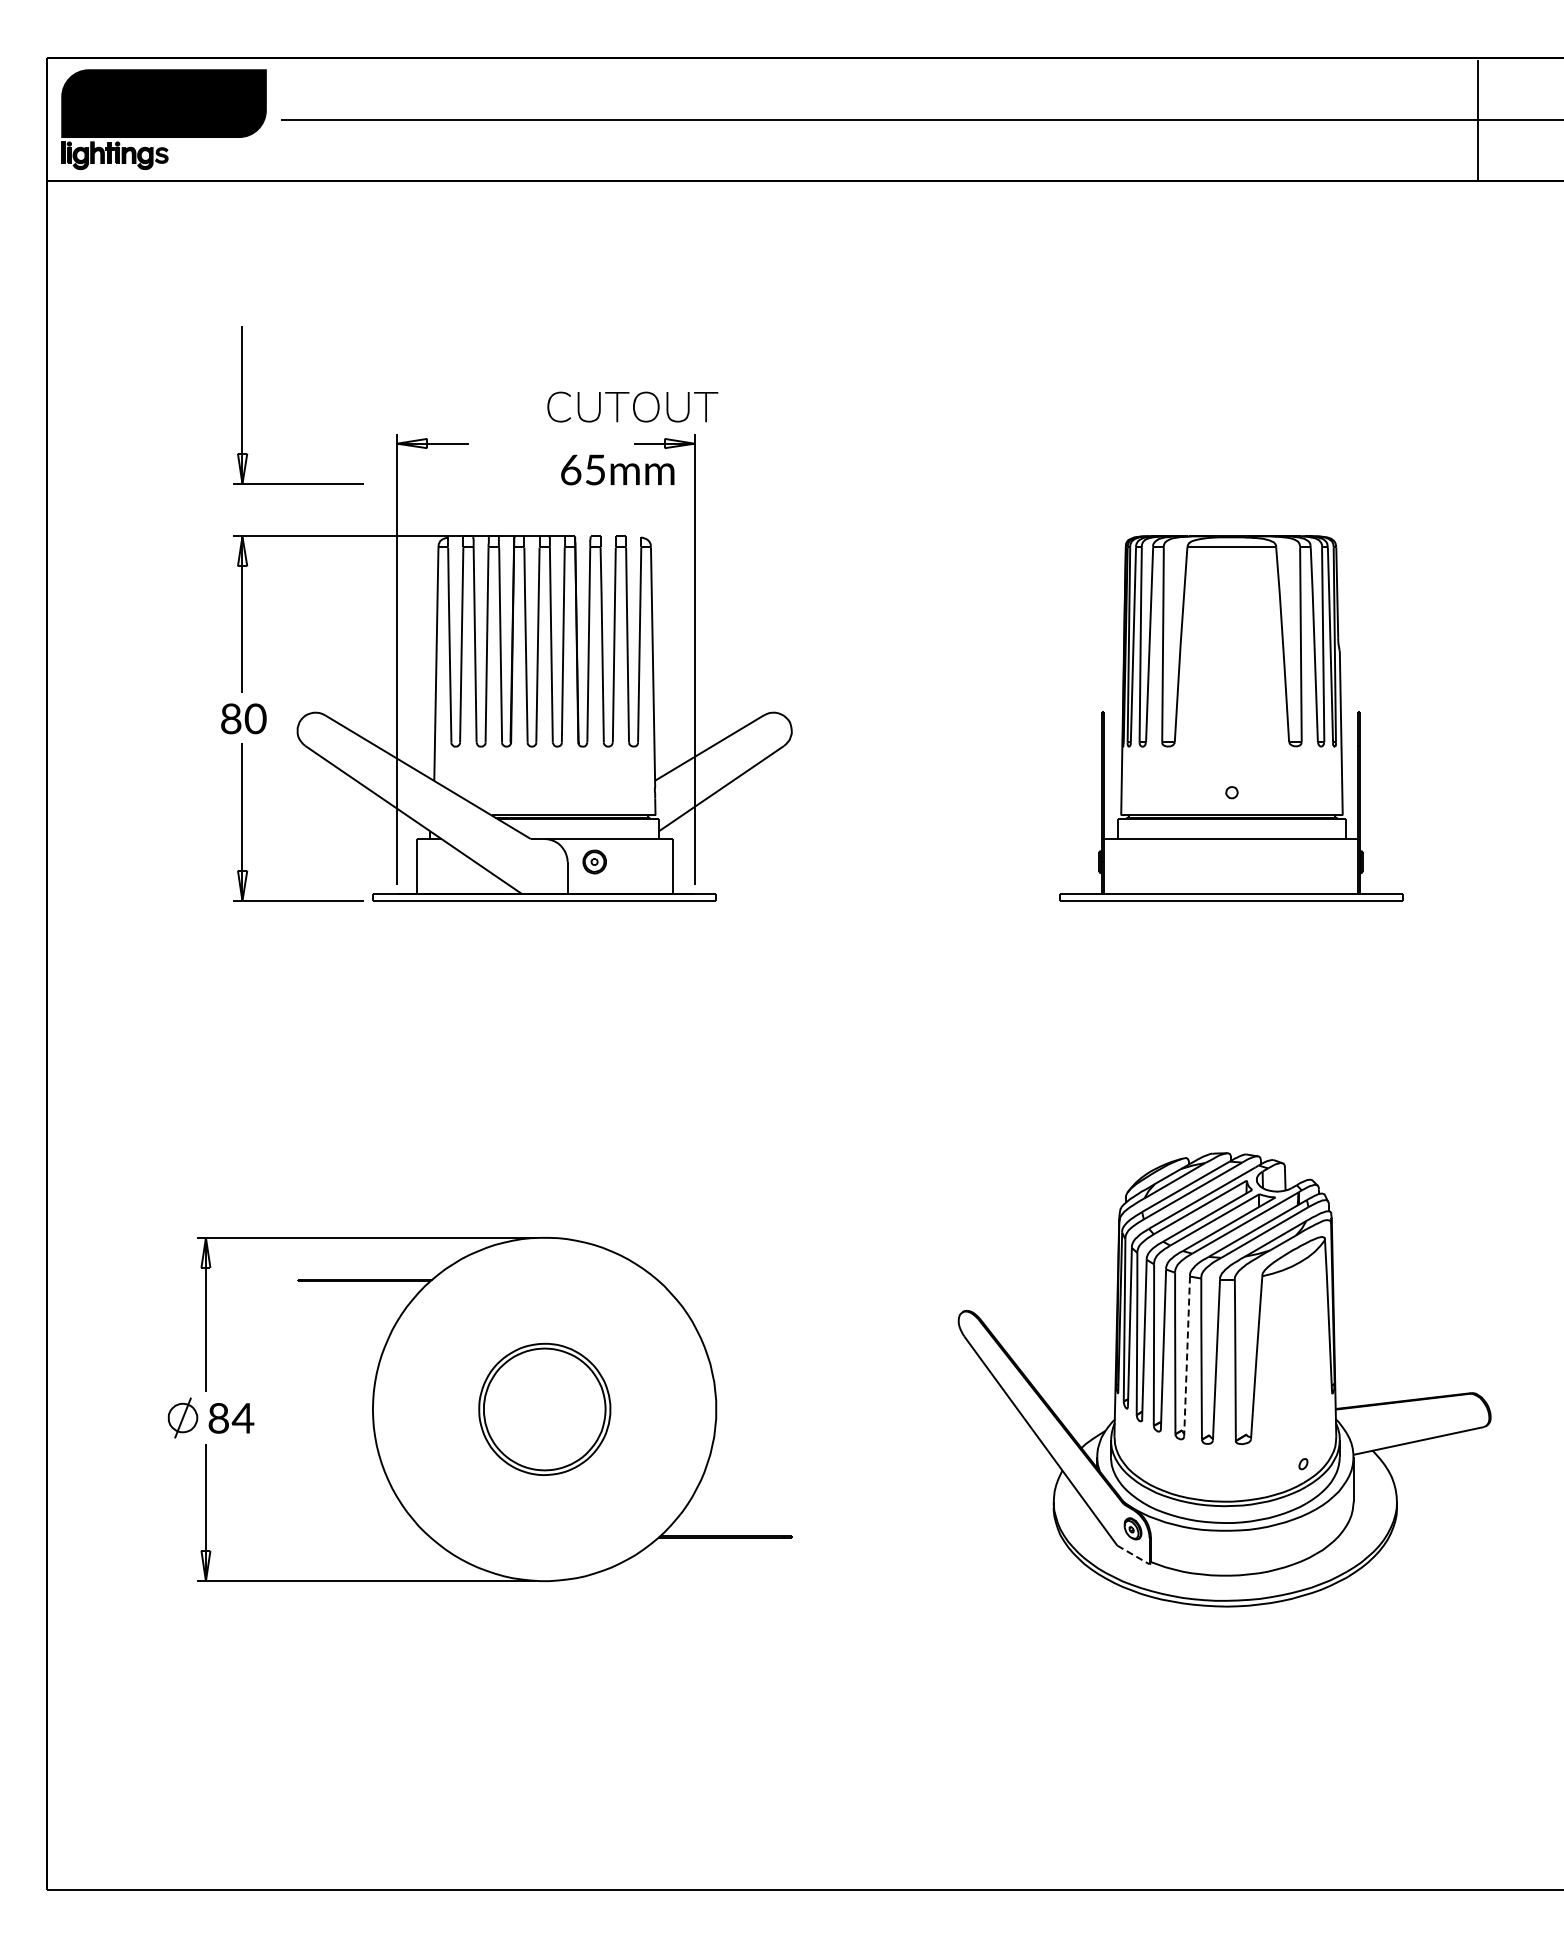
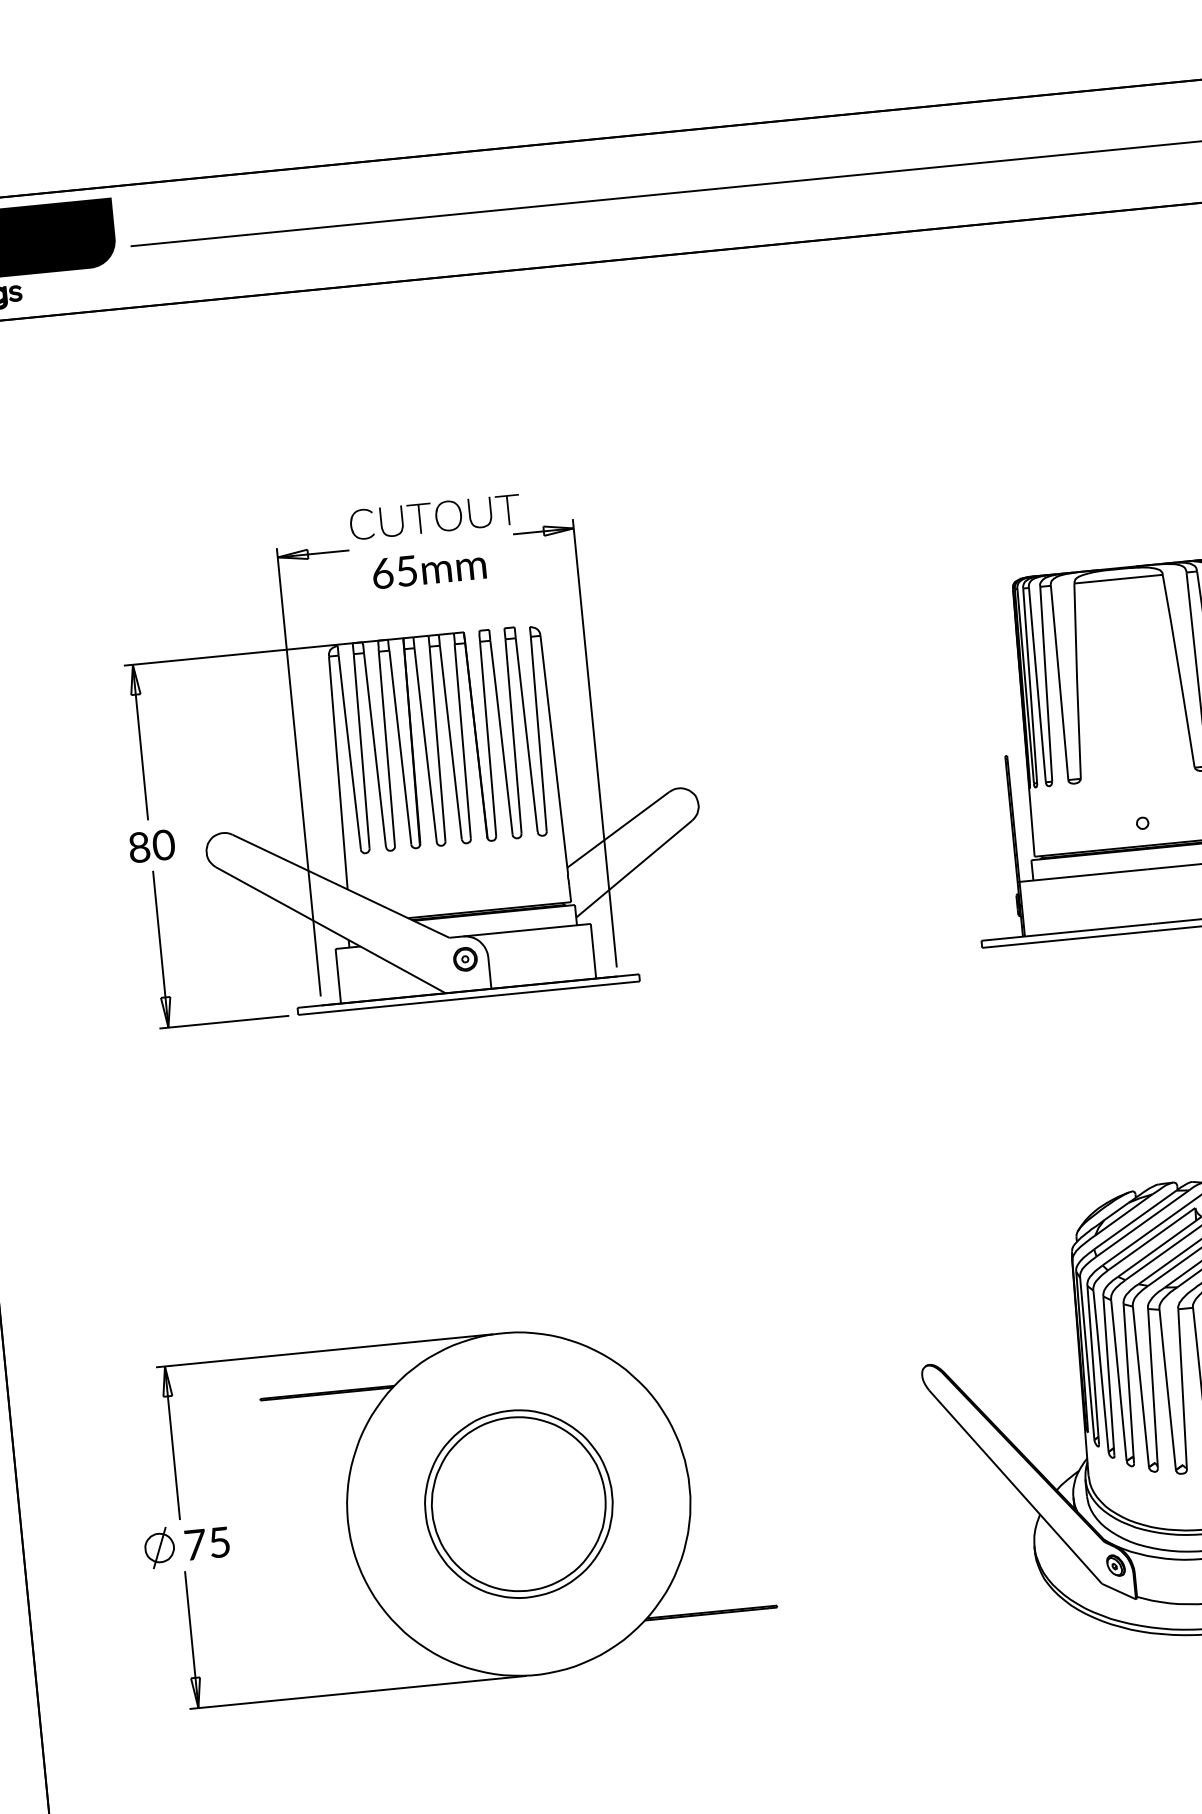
part: (242, 405) -> (120, 534), removed
text: (632, 406) -> (434, 516), moved
text: (617, 469) -> (428, 568), moved
part: (594, 861) -> (465, 958), moved
line: (1187, 1356) -> (1153, 1388), dashed -> solid
part: (544, 1409) -> (518, 1504), size x1.43
text: (231, 1418) -> (208, 1543), 84 -> 75
line: (1133, 1555) -> (1119, 1592), dashed -> solid

